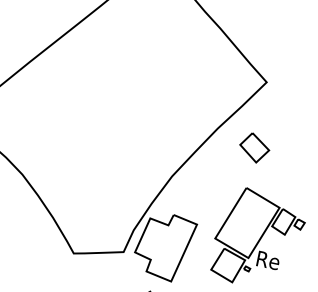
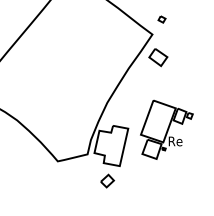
part: (286, 61) -> (161, 19), added
part: (254, 148) -> (158, 57), moved

